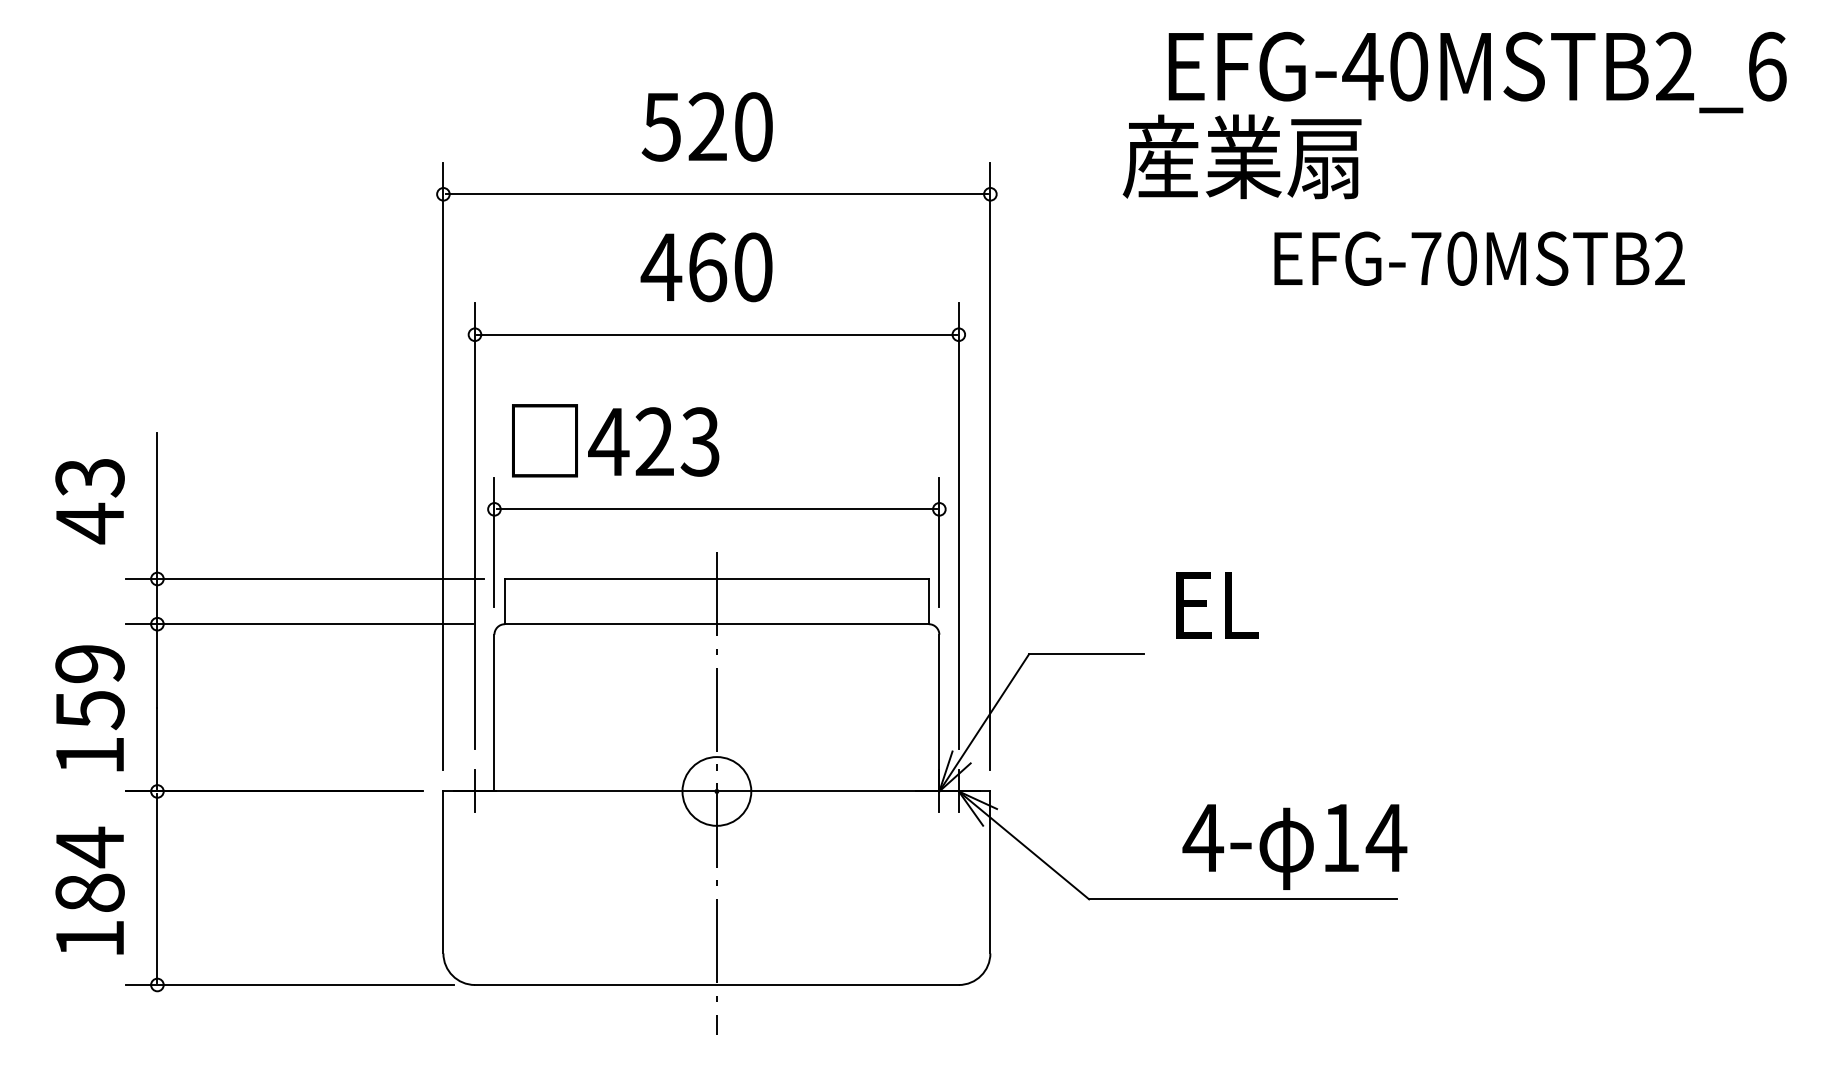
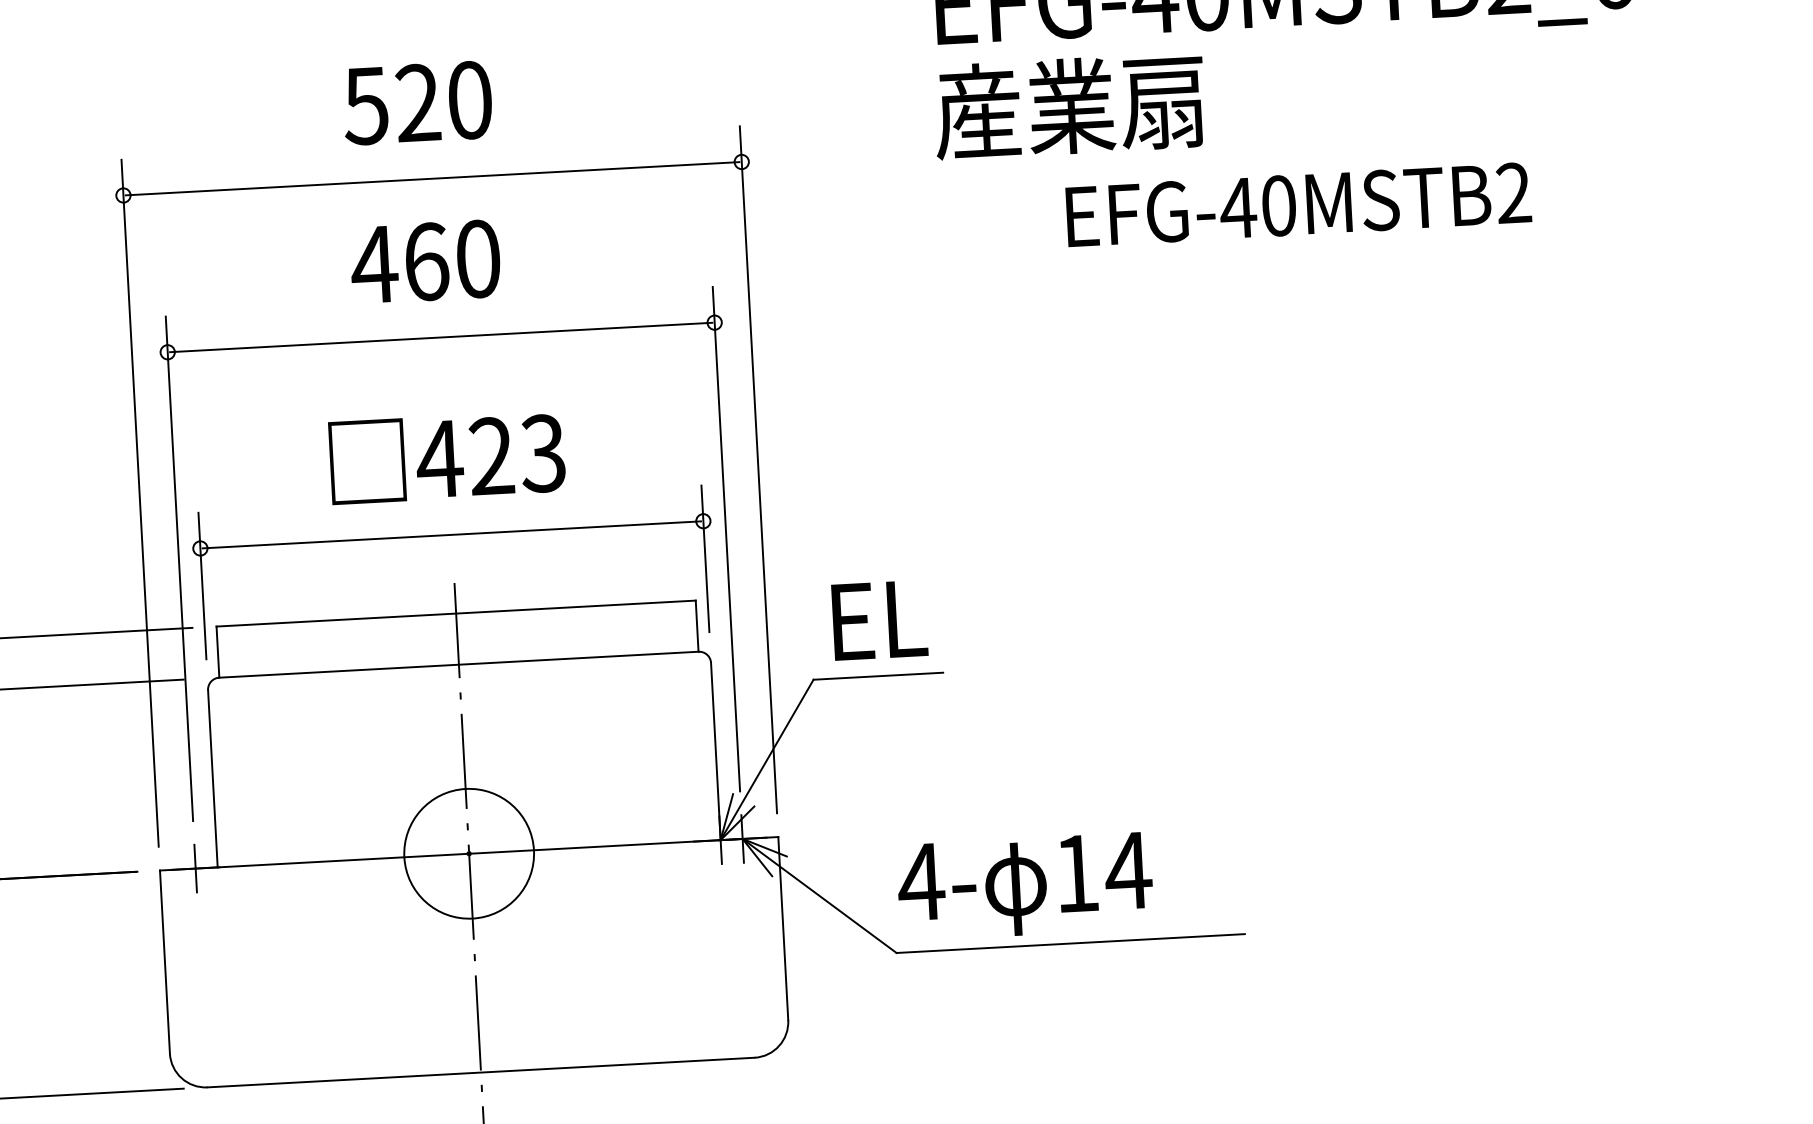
text: (1241, 156) -> (1068, 105), moved
text: (1425, 258) -> (1237, 207), EFG-70MSTB2 -> EFG-40MSTB2
text: (615, 440) -> (447, 457), moved
text: (1217, 605) -> (880, 620), moved
circle: (716, 791) -> (468, 853), size x1.67
text: (1294, 846) -> (1024, 886), moved

